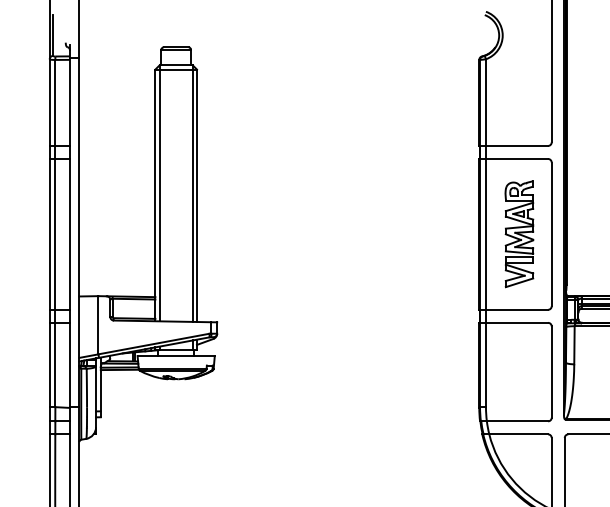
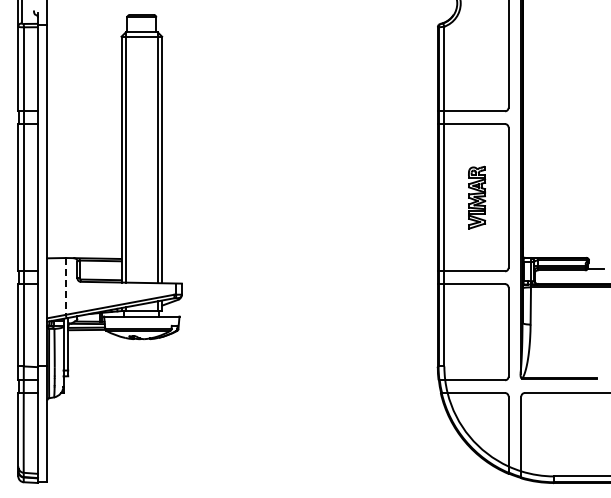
part: (518, 234) -> (476, 197), size x0.6
line: (98, 325) -> (65, 286), solid -> dashed

